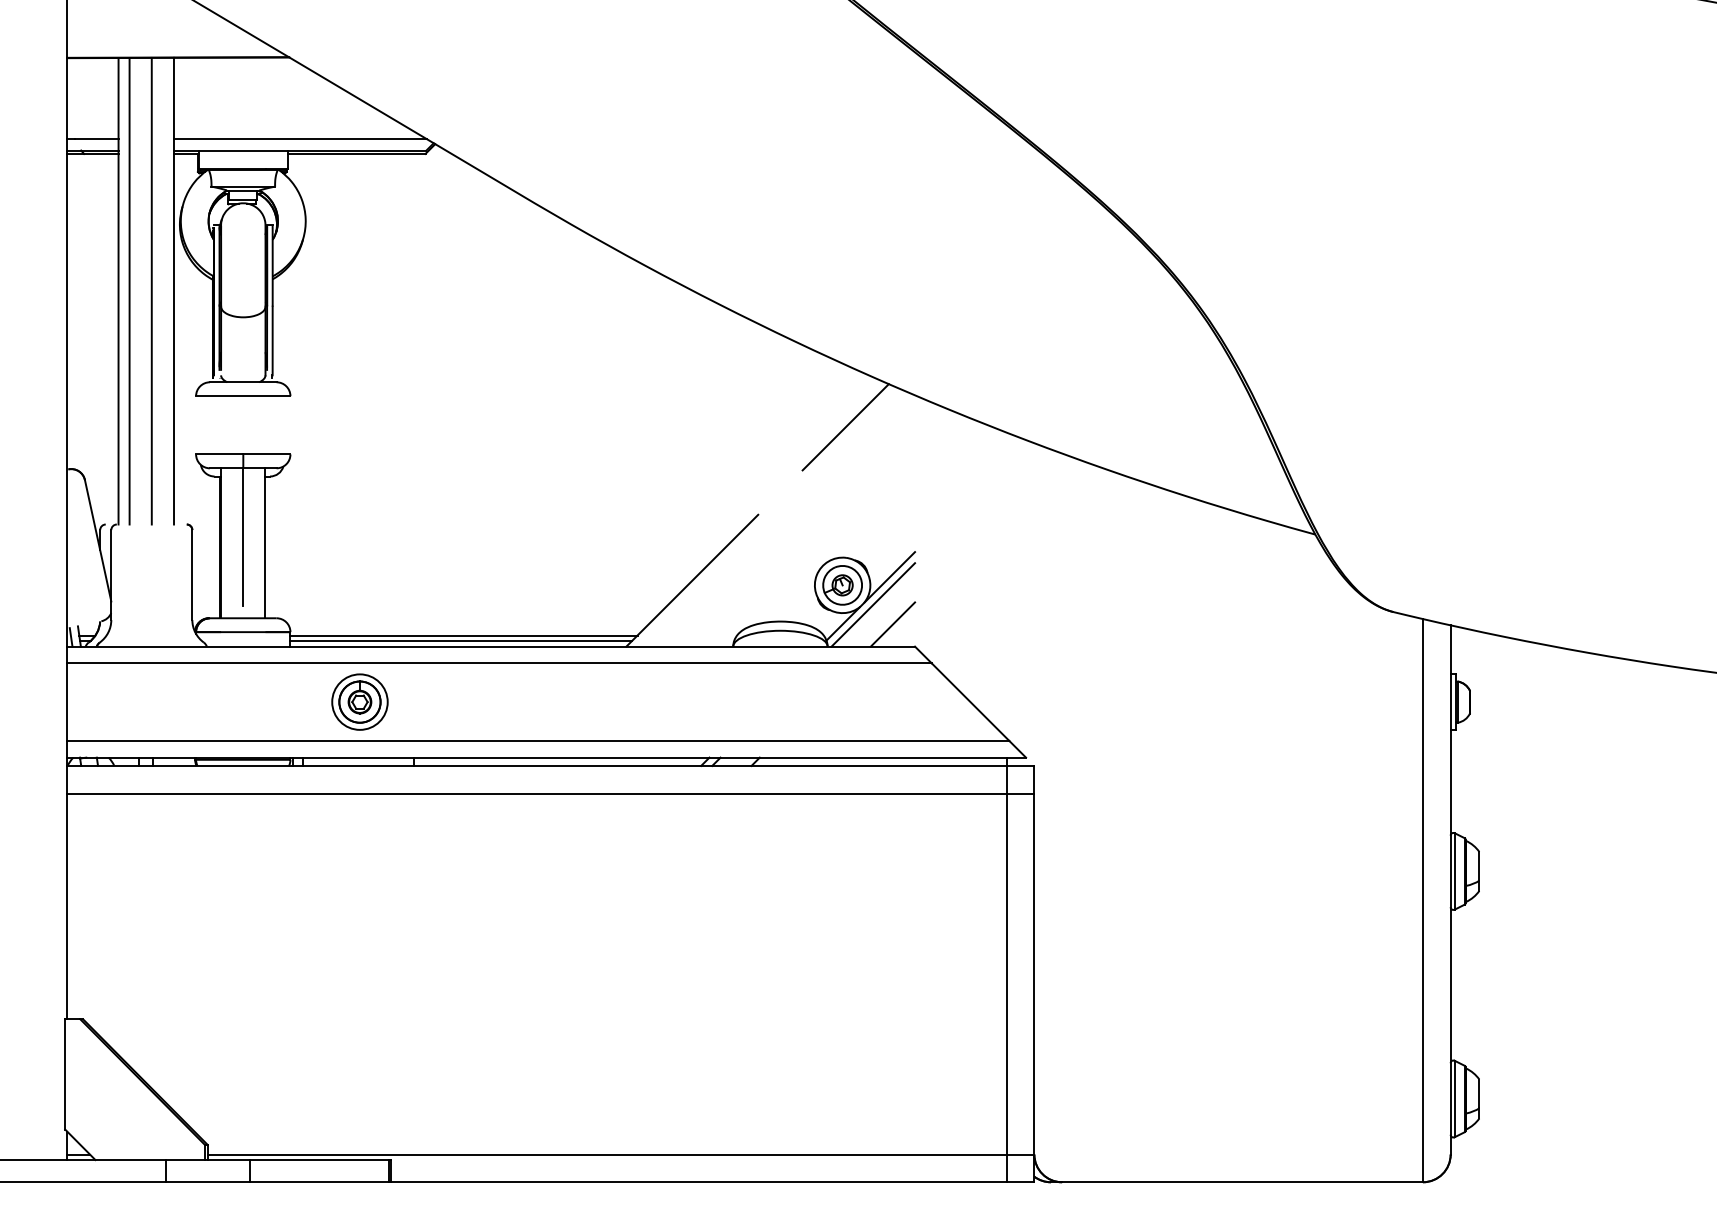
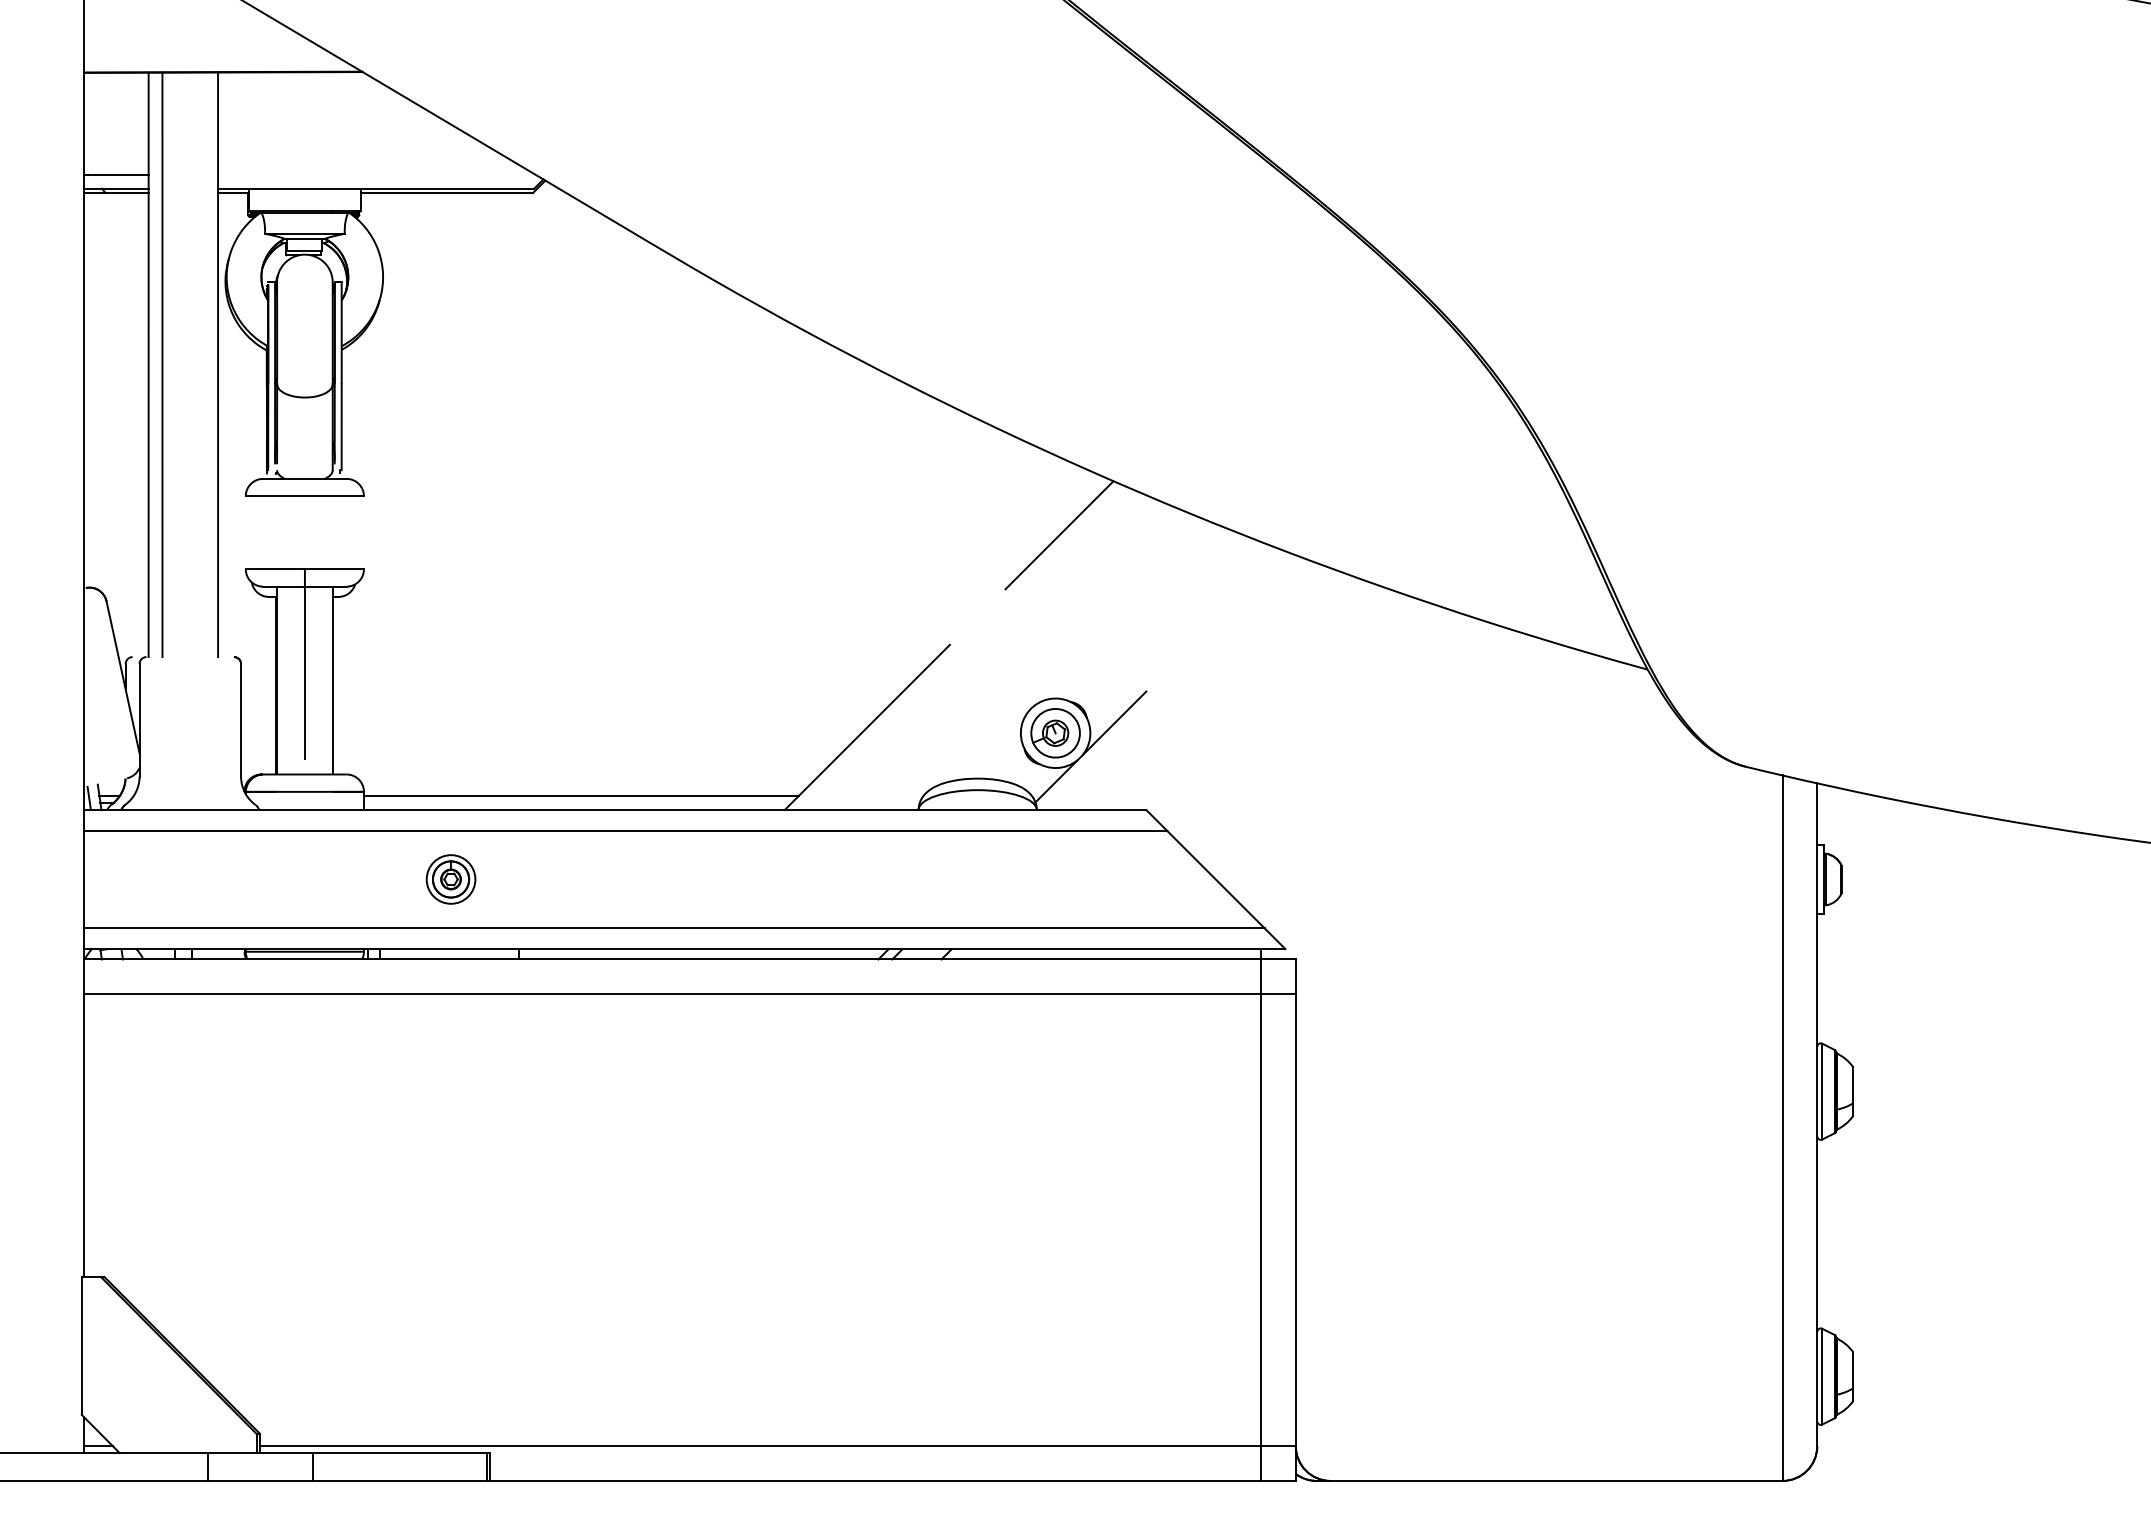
line: (300, 139) -> (376, 174), removed
line: (151, 290) -> (189, 363), removed
line: (873, 604) -> (1094, 757), removed
line: (892, 624) -> (1118, 782), removed
line: (460, 641) -> (576, 803), removed
part: (359, 701) -> (450, 878), size x0.7

